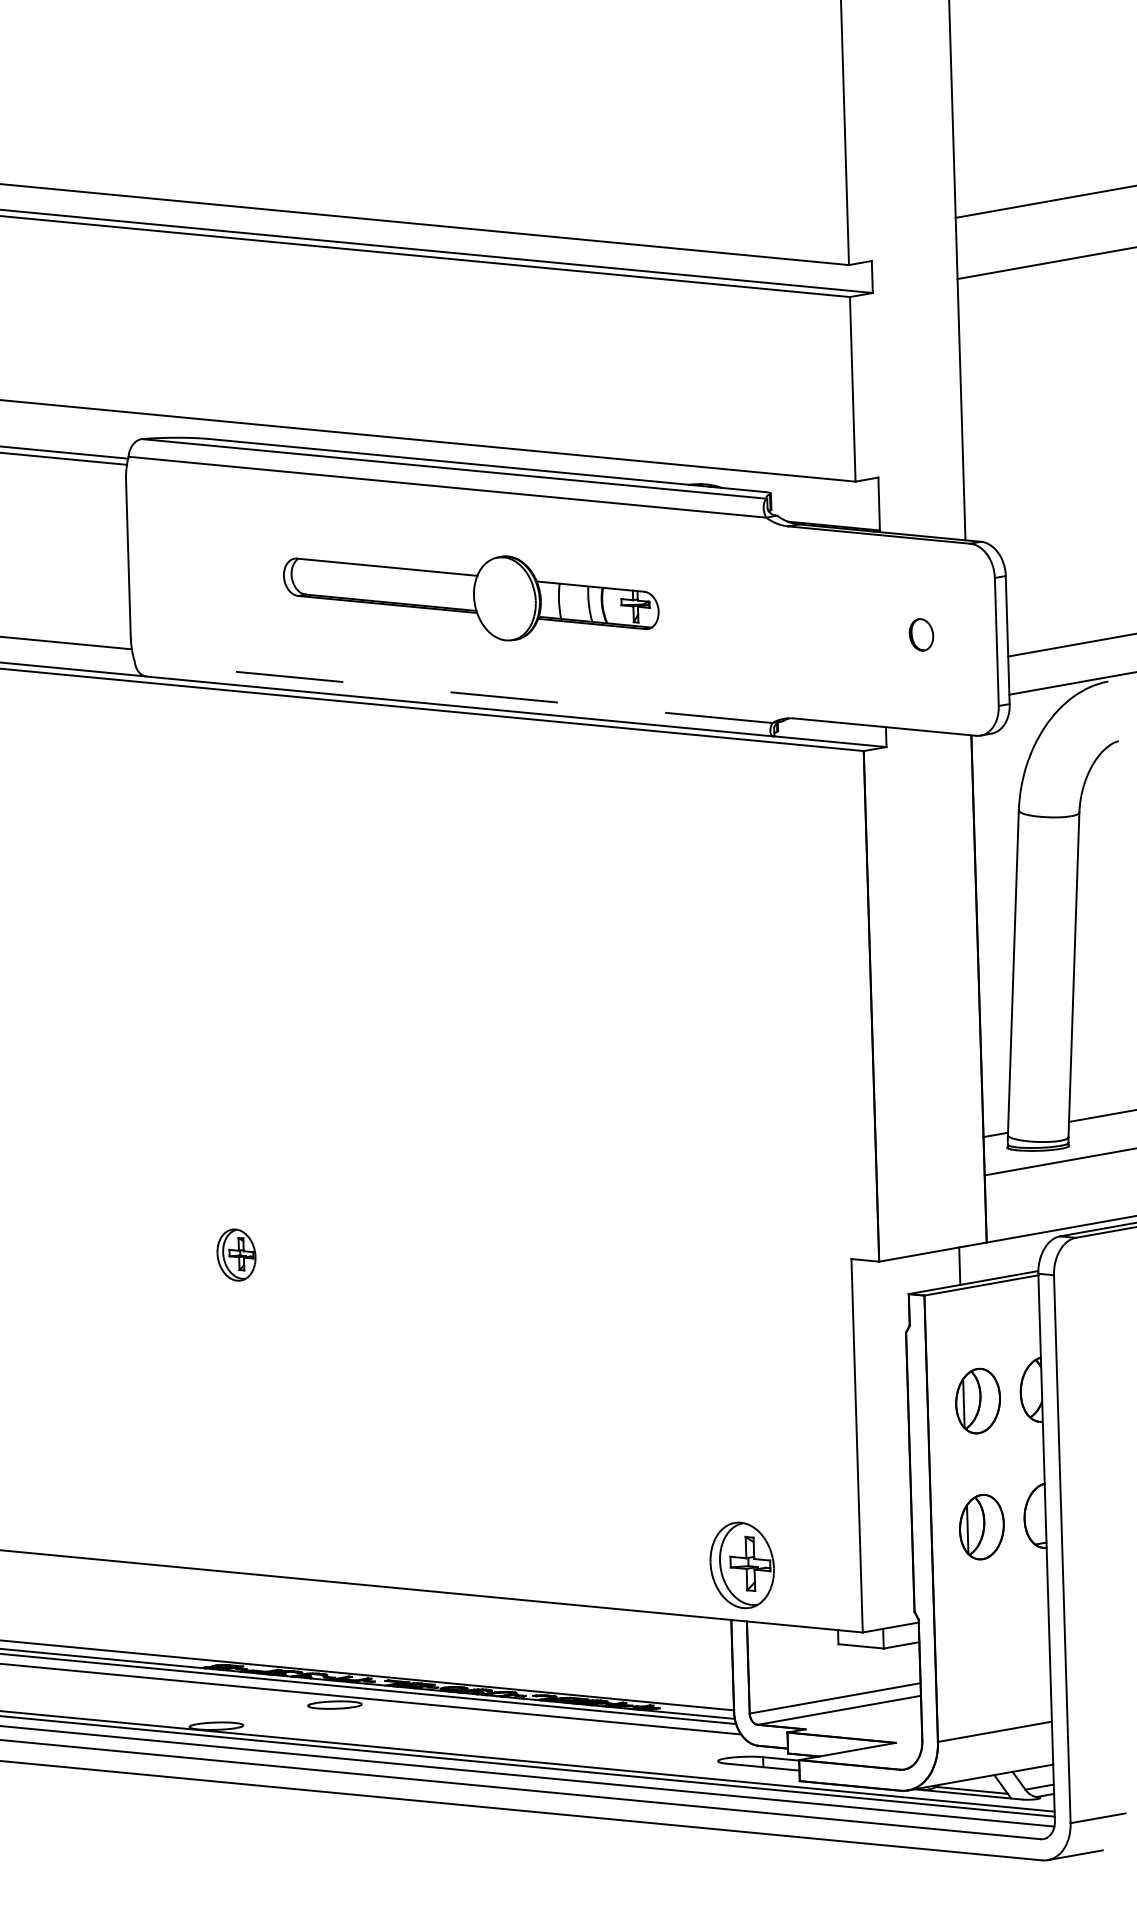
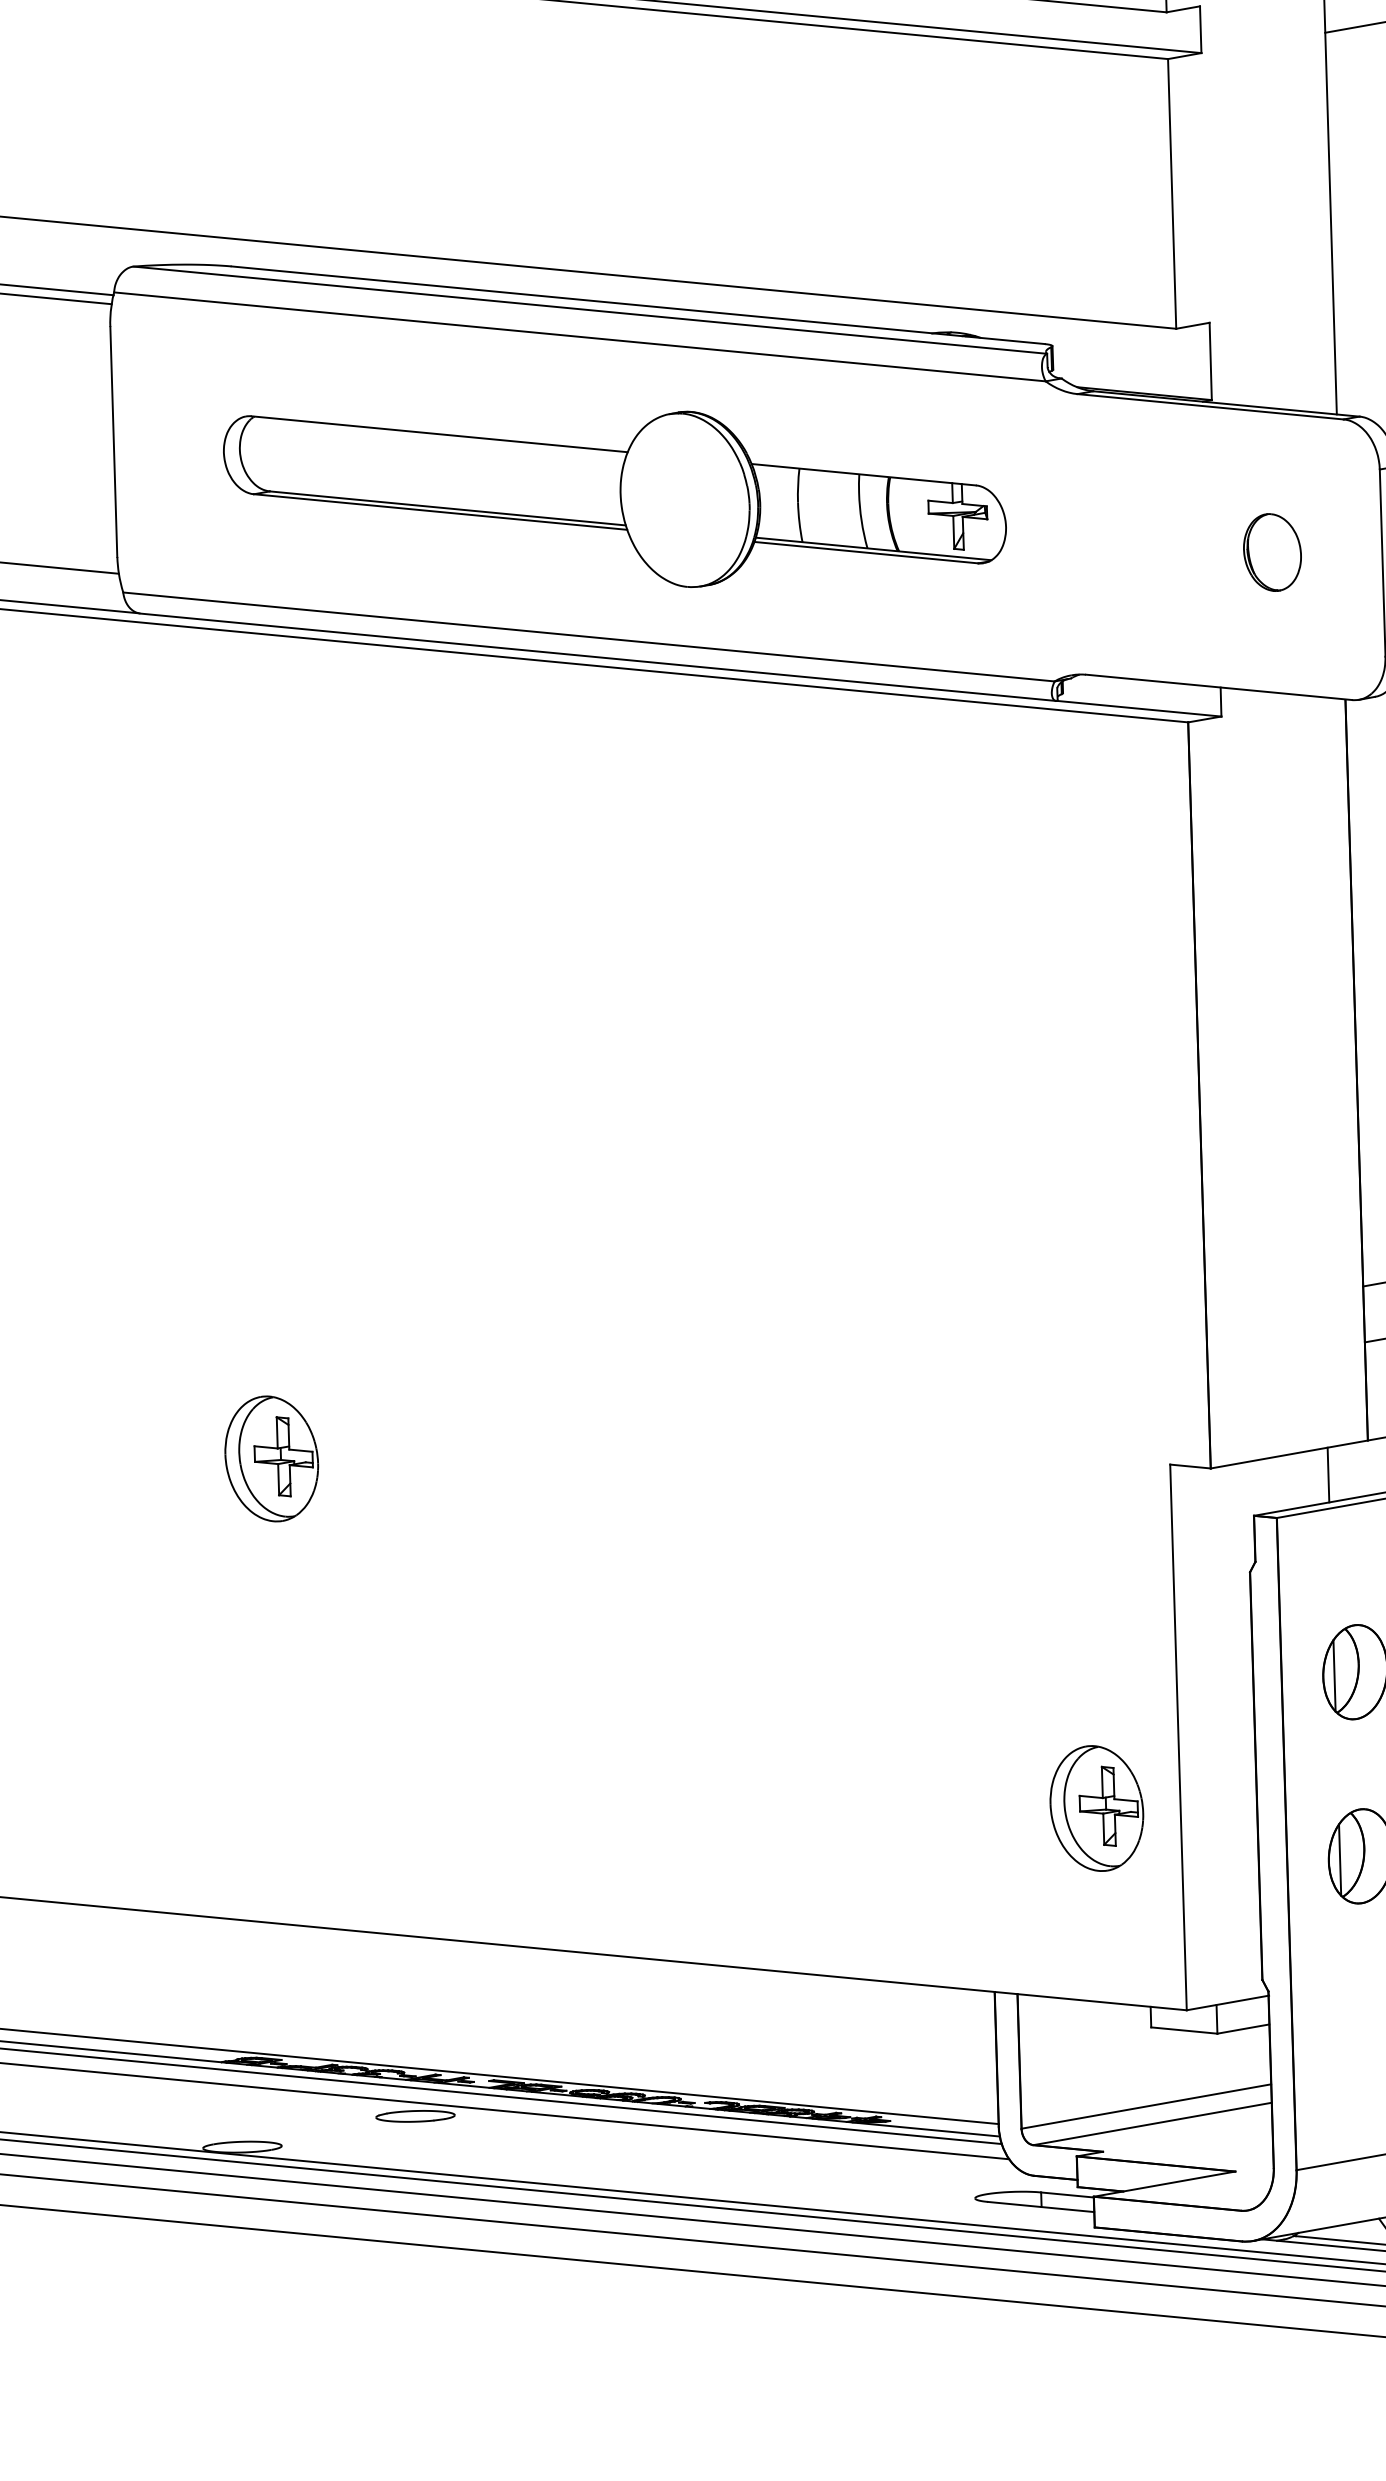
part: (470, 598) -> (613, 499), size x1.43
part: (921, 634) -> (1272, 552), size x1.67
line: (453, 692) -> (588, 636), dashed -> solid
part: (236, 1254) -> (271, 1457), size x1.67
part: (741, 1565) -> (1095, 1808), moved

